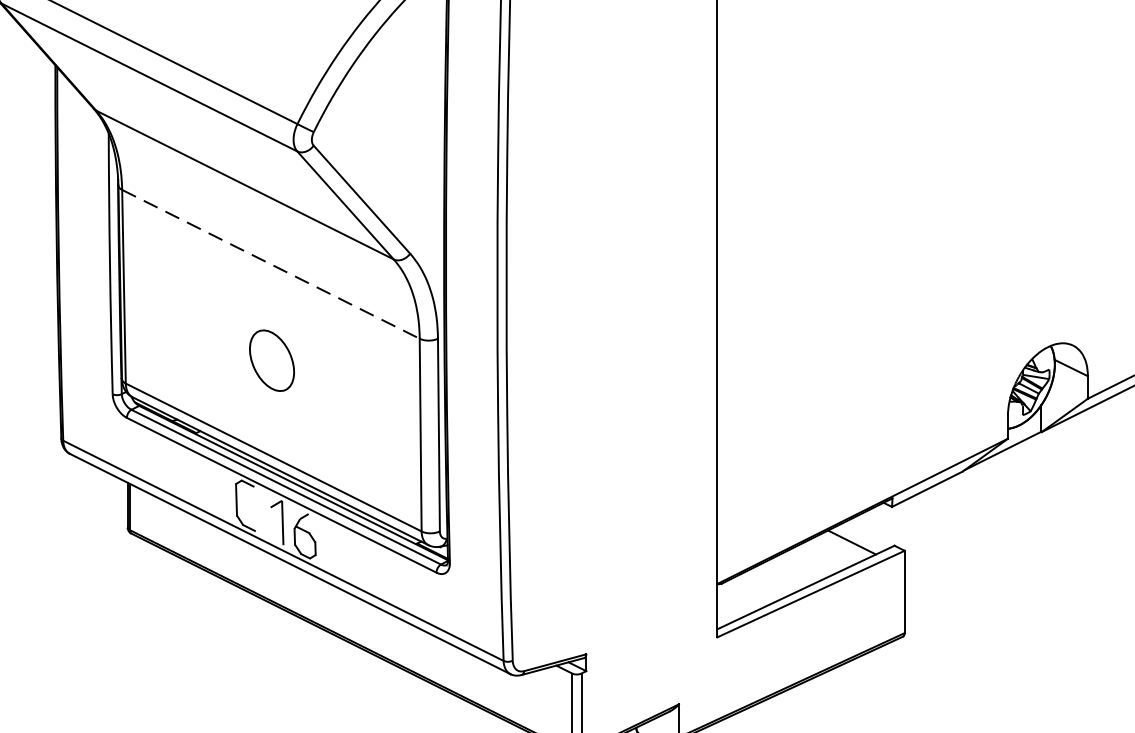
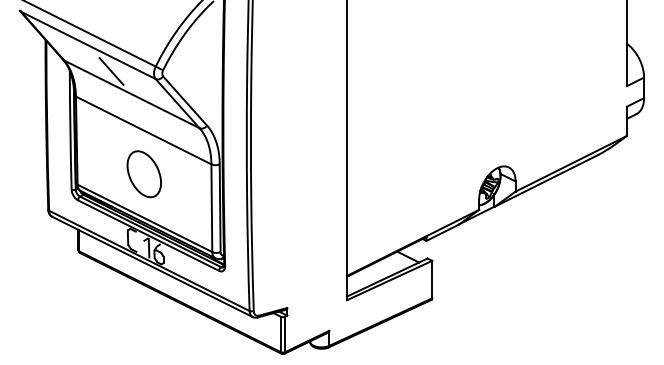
line: (200, 134) -> (111, 71), added
line: (270, 264) -> (143, 130), dashed -> solid
part: (270, 361) -> (143, 174), size x1.67

